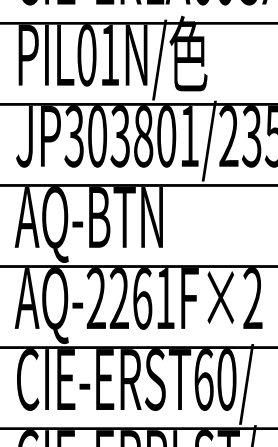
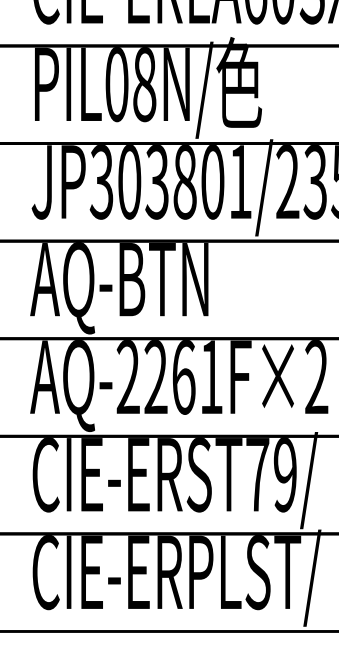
text: (109, 55) -> (144, 84), PIL01N/ -> PIL08N/
text: (215, 380) -> (271, 475), CIE-ERST60/ -> CIE-ERST79/

